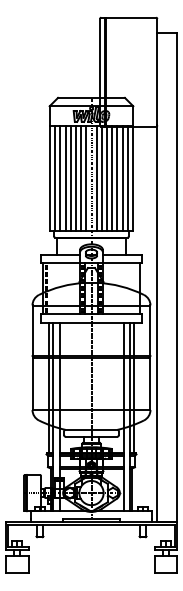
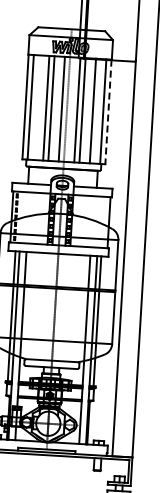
line: (60, 177) -> (36, 106), removed
line: (65, 177) -> (41, 107), removed
line: (81, 177) -> (57, 108), removed
line: (96, 177) -> (72, 109), removed
line: (112, 177) -> (88, 109), removed
line: (122, 177) -> (98, 110), removed
line: (133, 178) -> (108, 112), solid -> dashed

